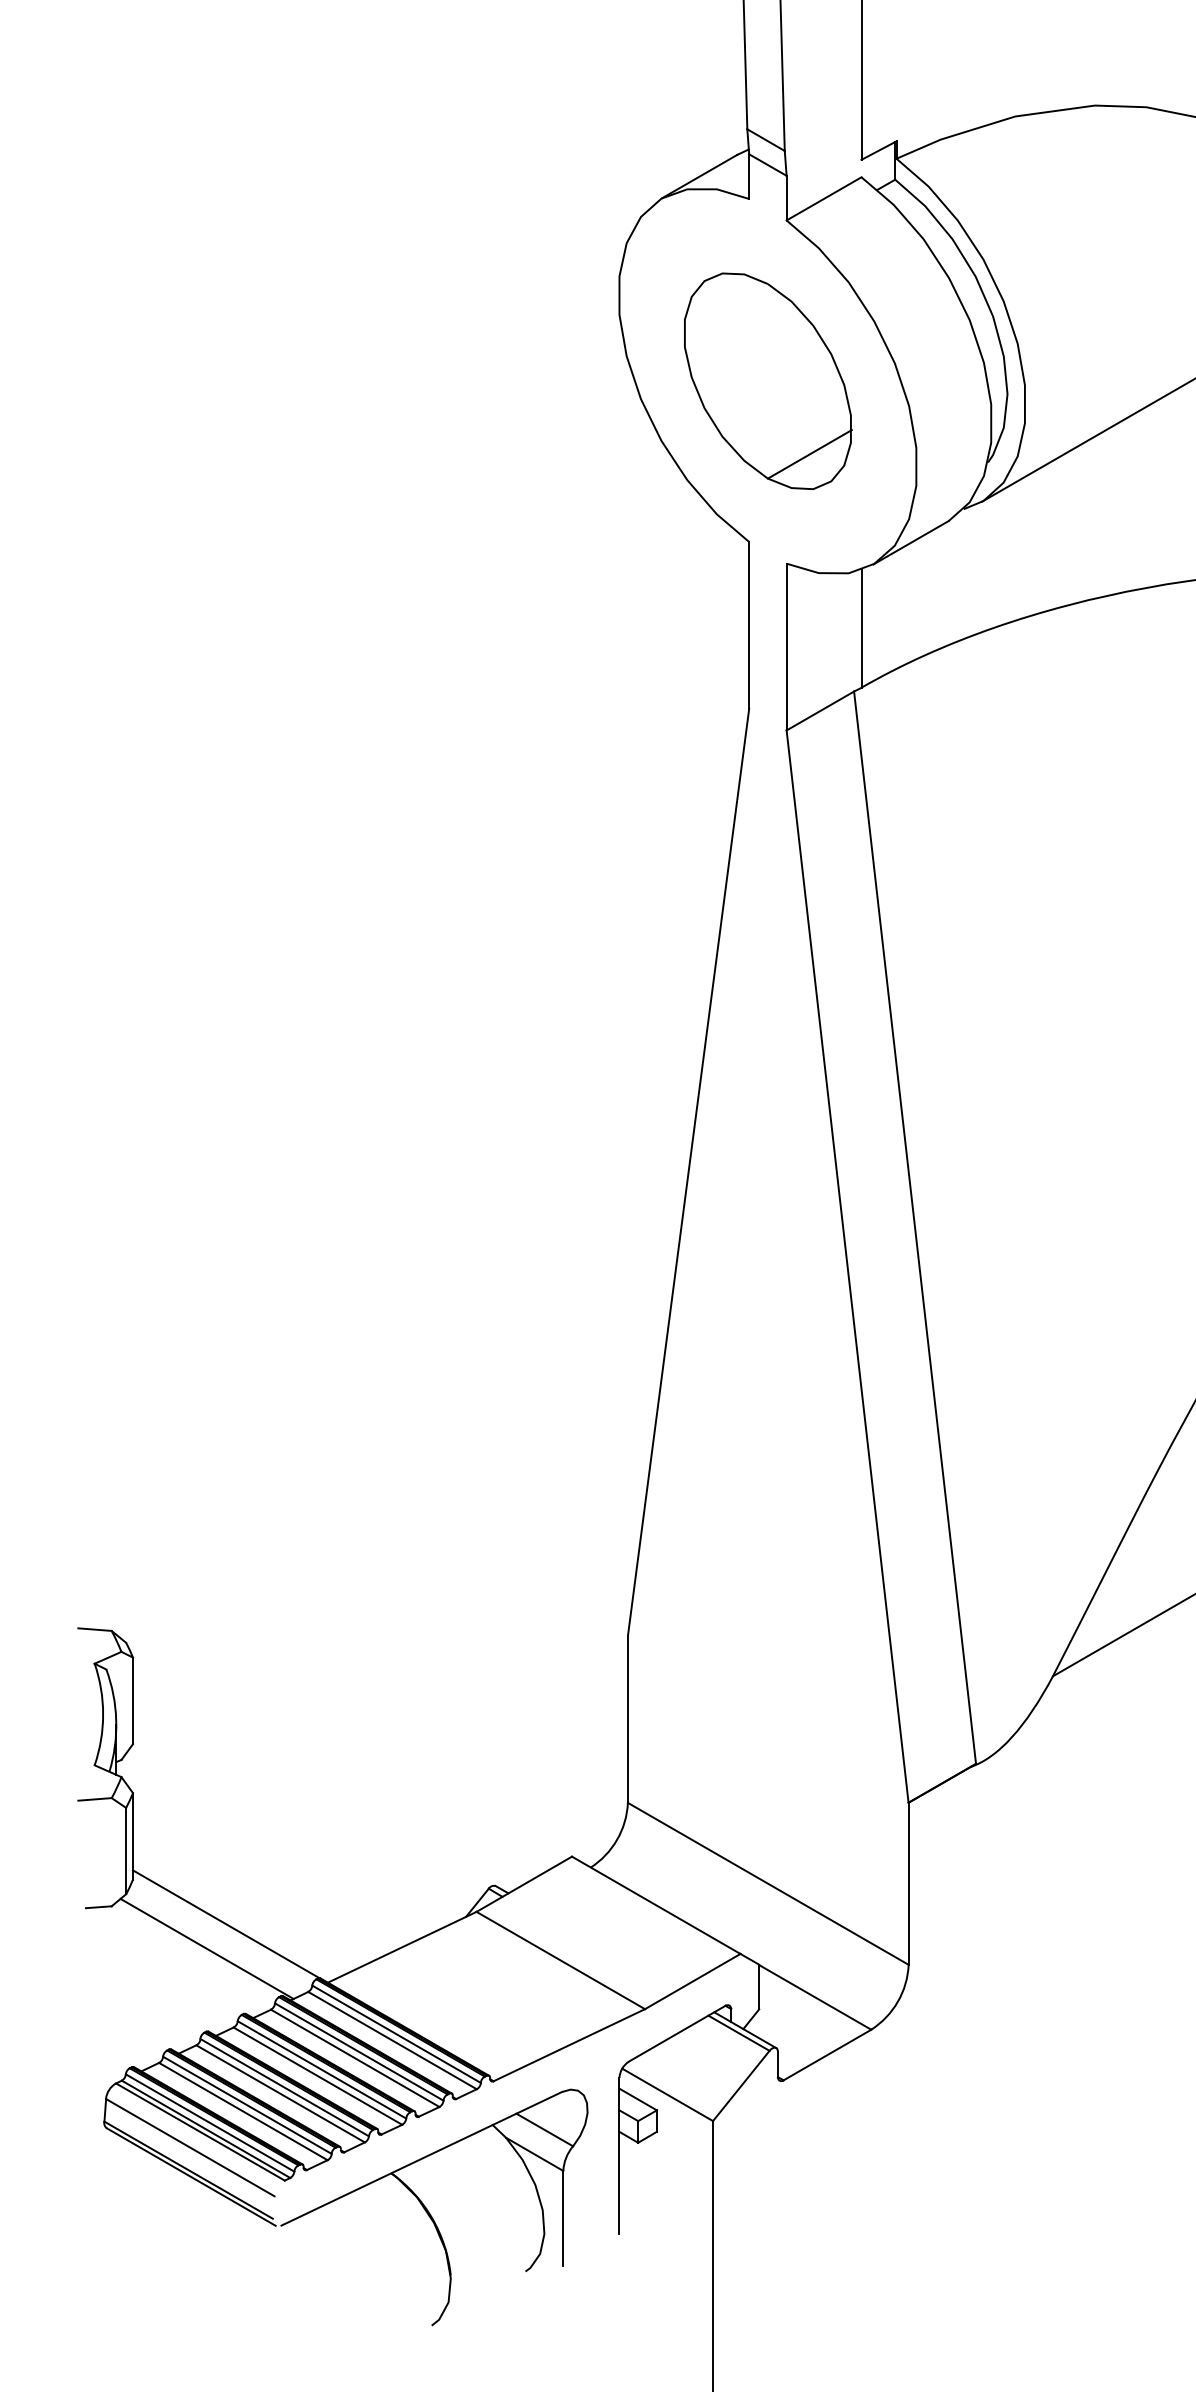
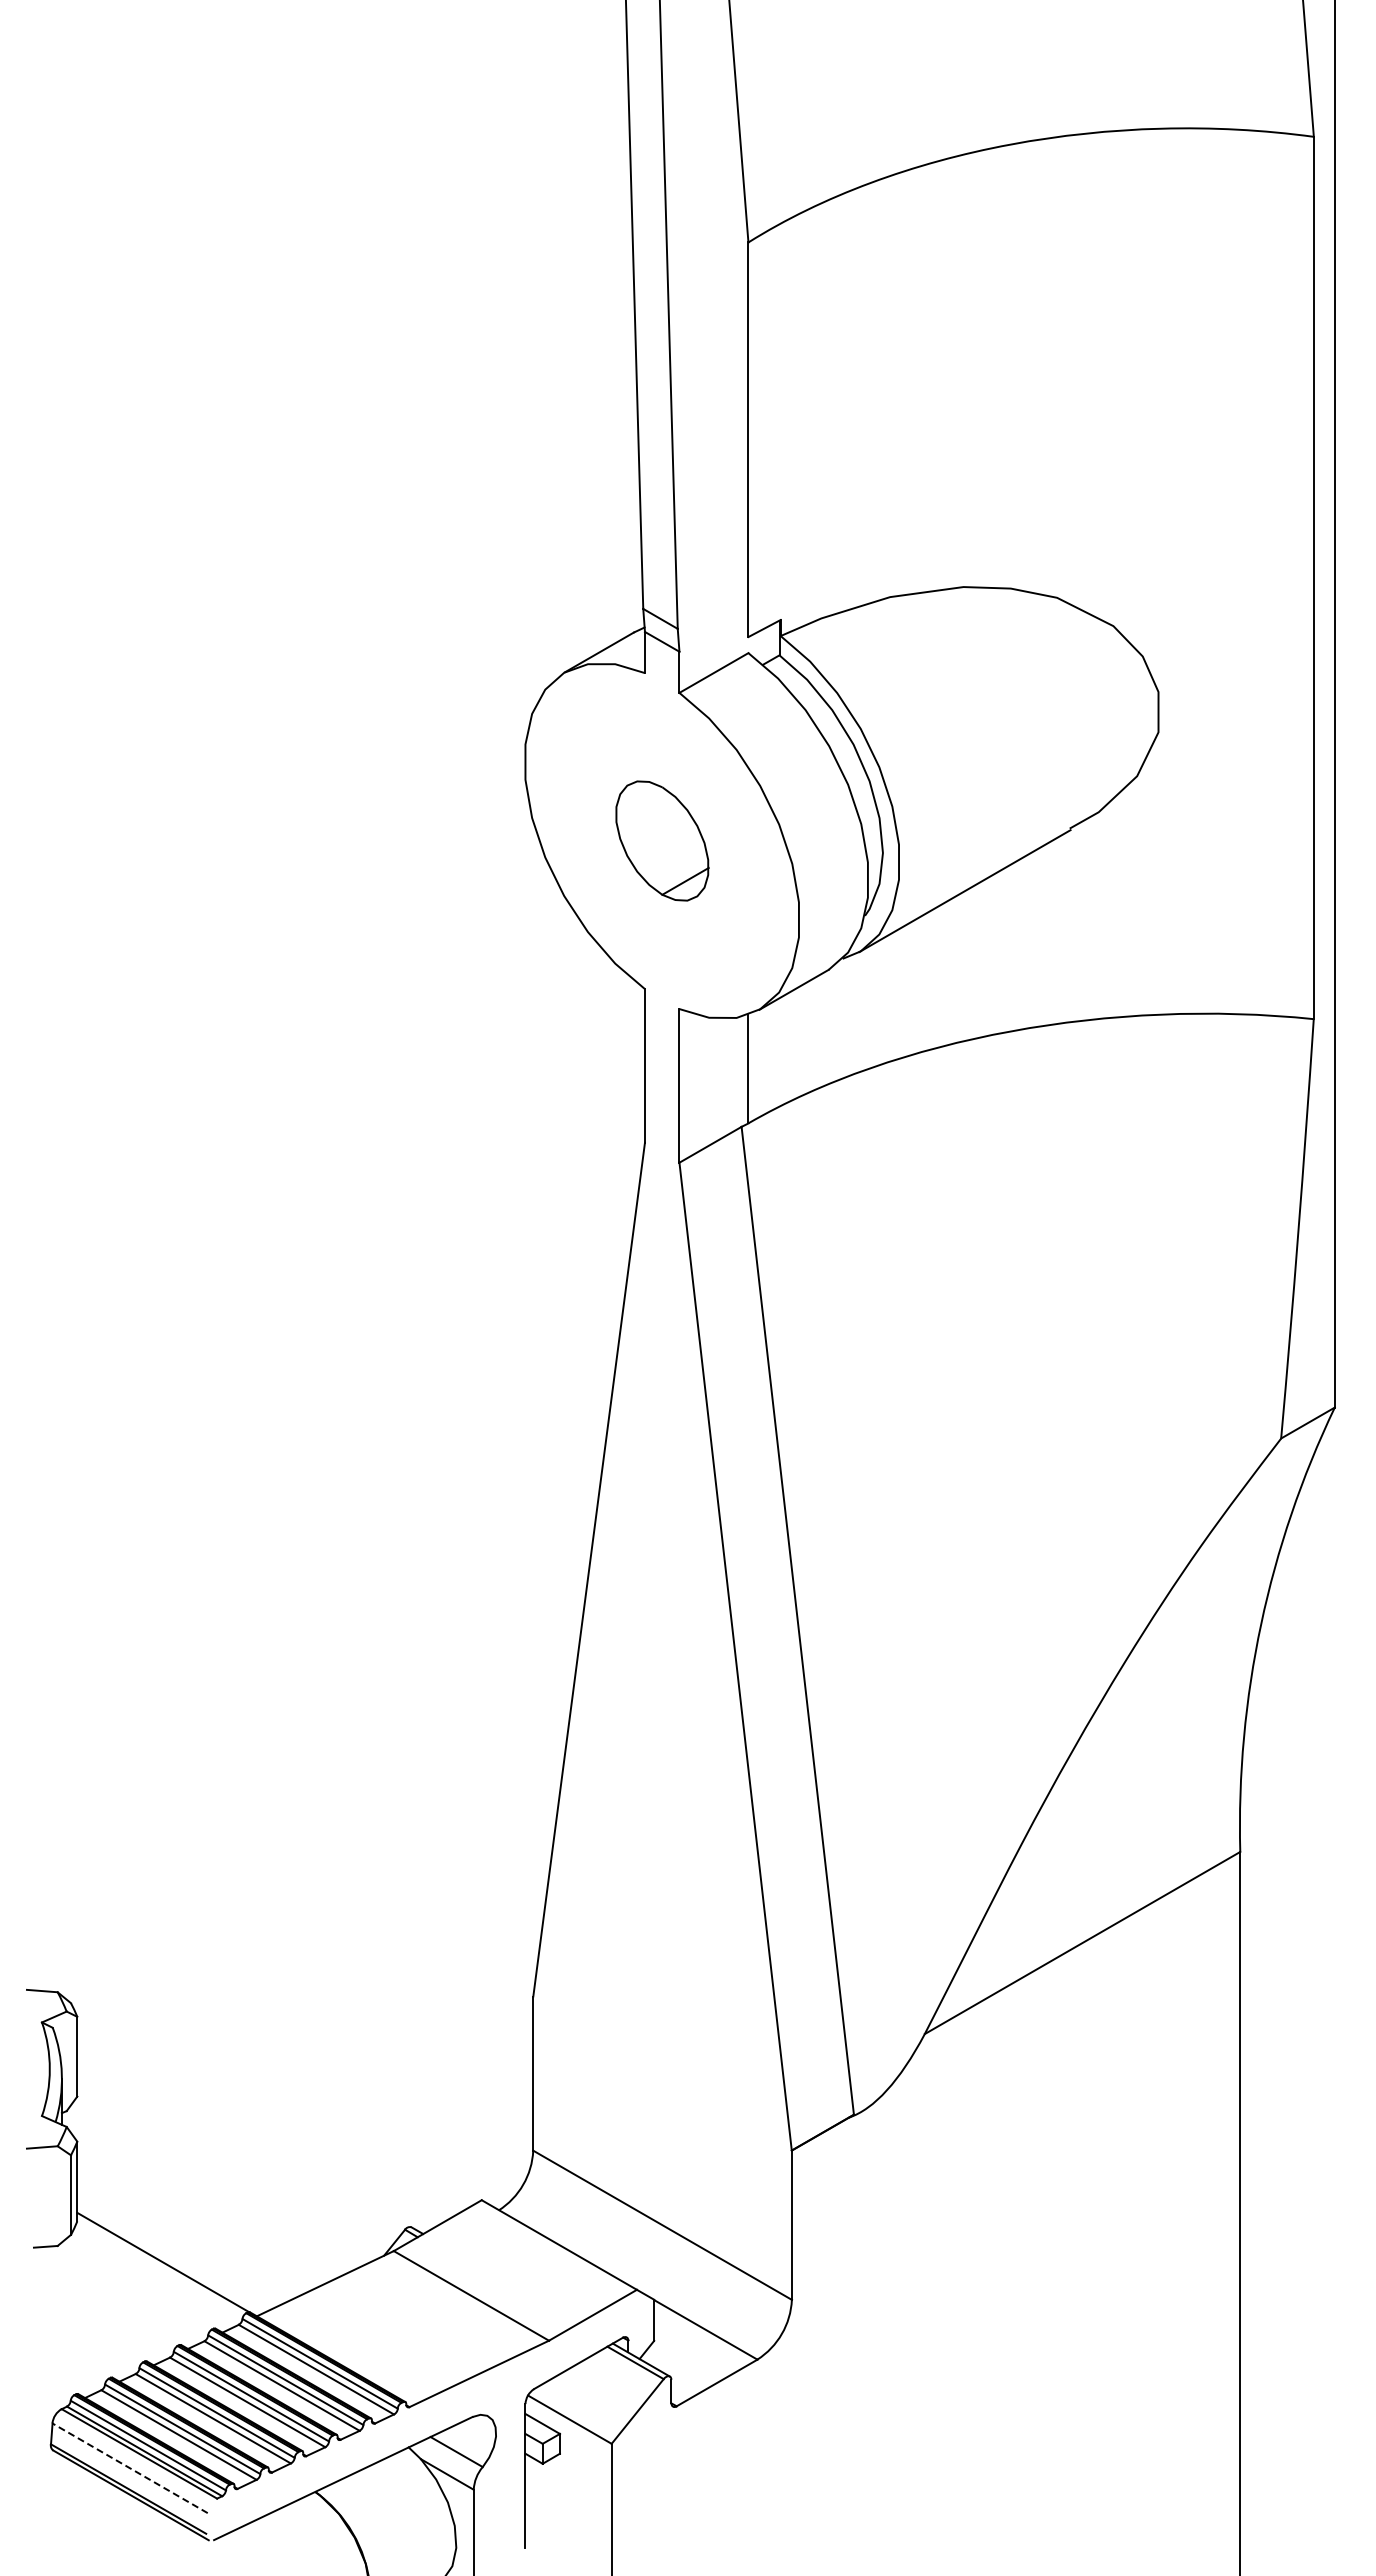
part: (768, 380) -> (662, 840), size x0.6
line: (207, 1949) -> (145, 2285), removed
line: (190, 2147) -> (130, 2468), solid -> dashed

